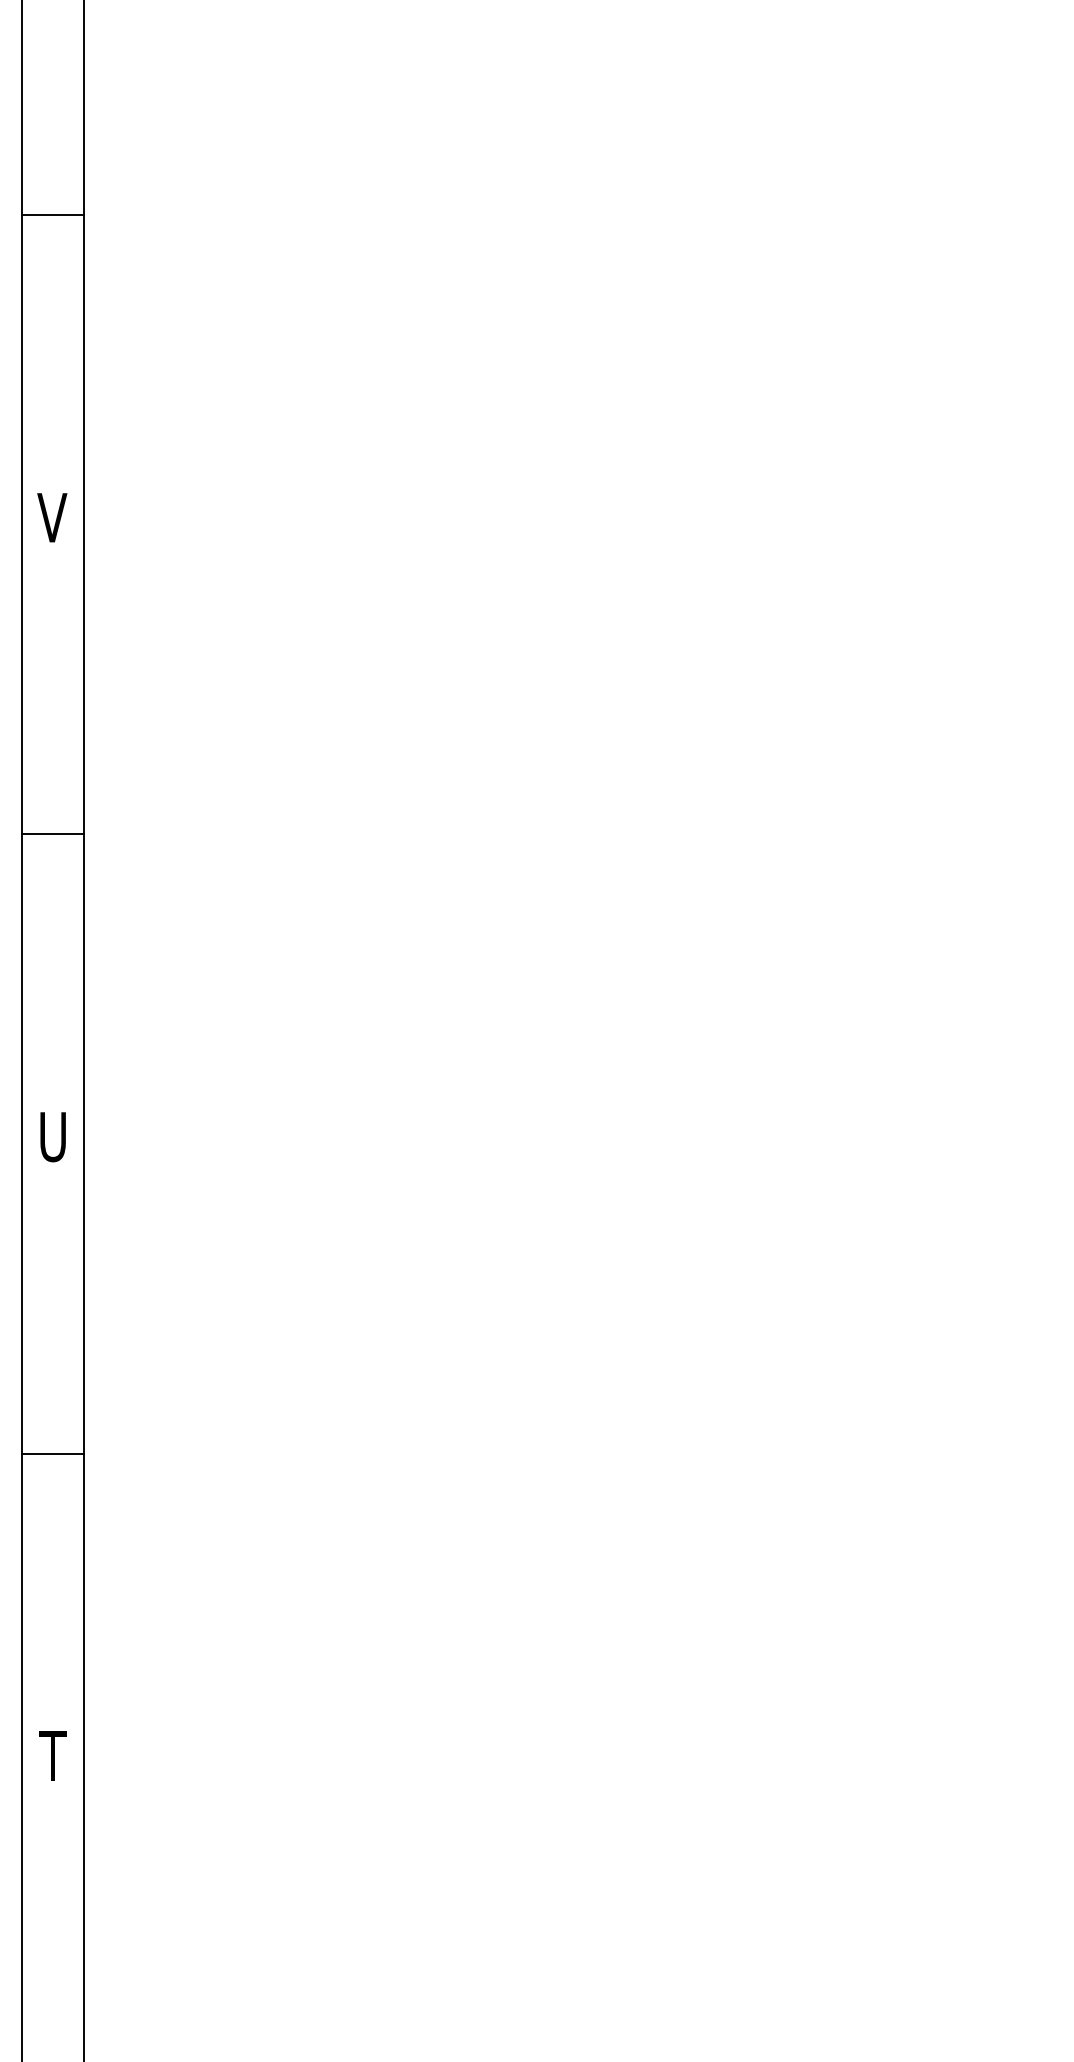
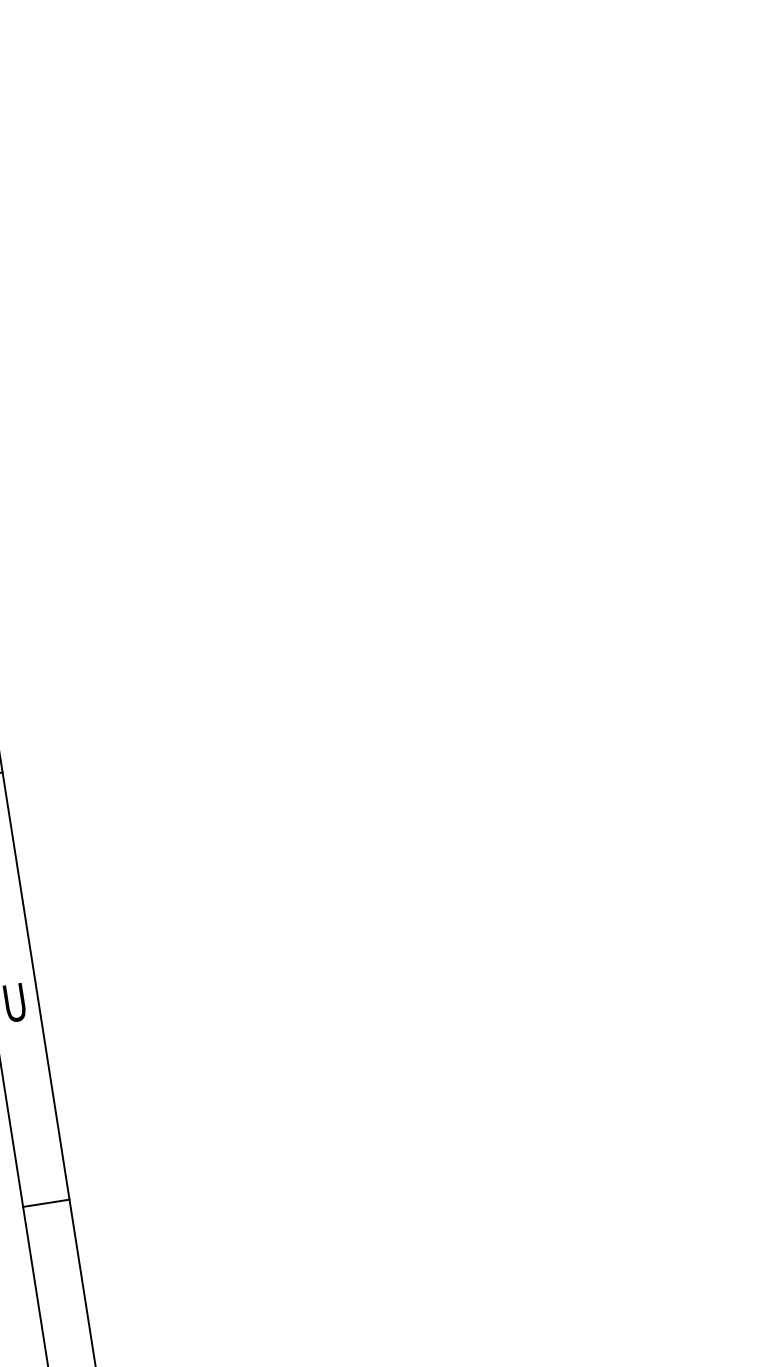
line: (53, 1453) -> (46, 1203), moved

